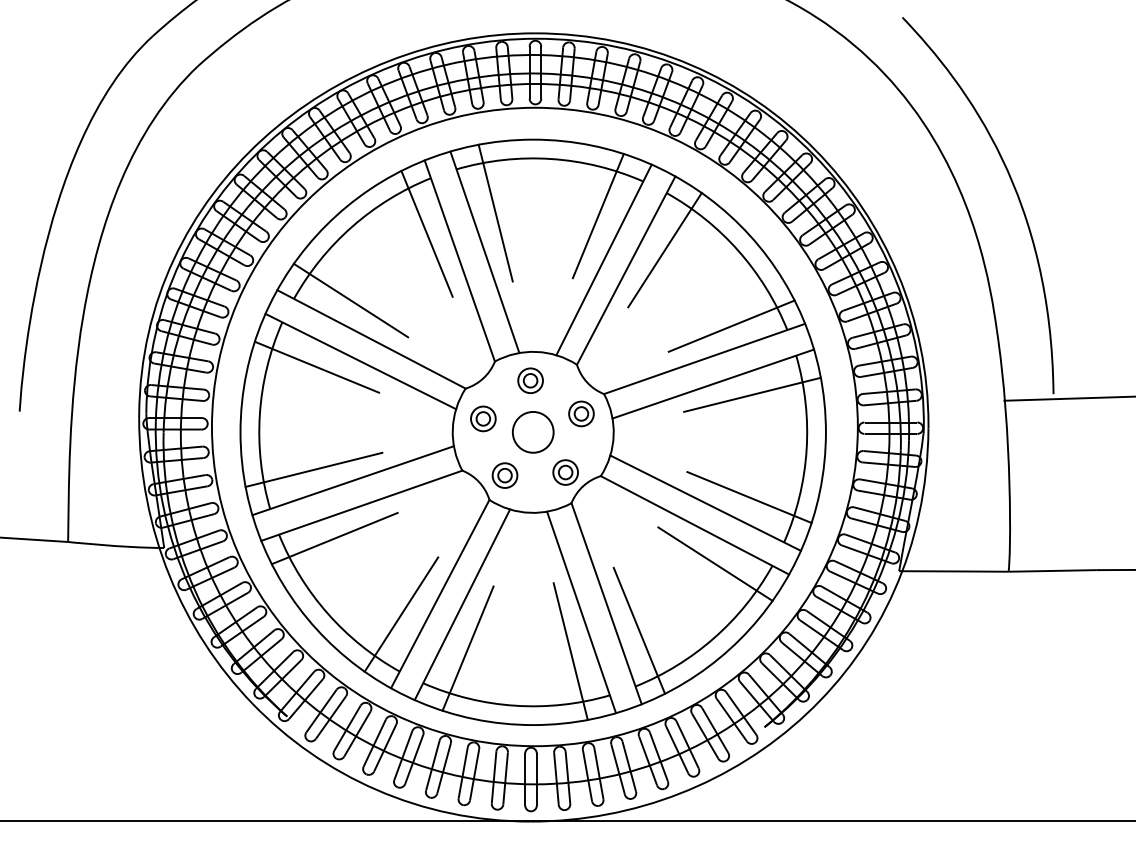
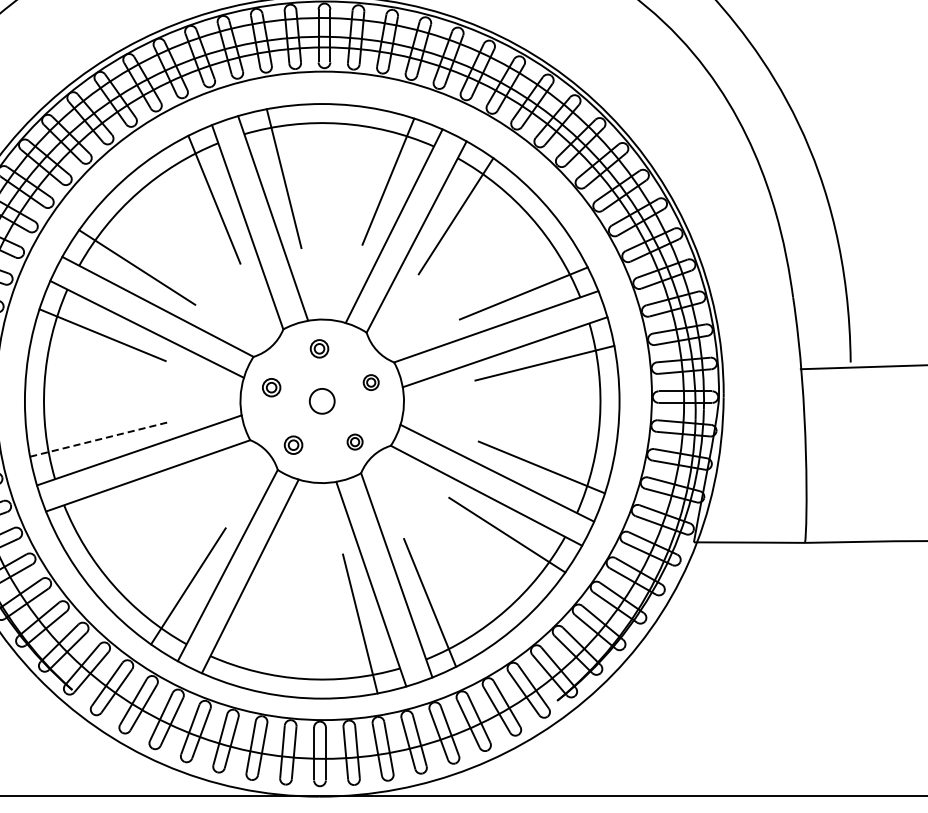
part: (530, 380) -> (319, 348), size x0.7
part: (581, 413) -> (371, 382), size x0.6
part: (483, 418) -> (271, 387), size x0.7
circle: (532, 431) -> (321, 400), size x0.6
line: (314, 469) -> (100, 439), solid -> dashed
part: (565, 472) -> (355, 442), size x0.6
part: (504, 475) -> (293, 445), size x0.7
line: (334, 538) -> (120, 509), removed
line: (467, 648) -> (255, 620), removed

